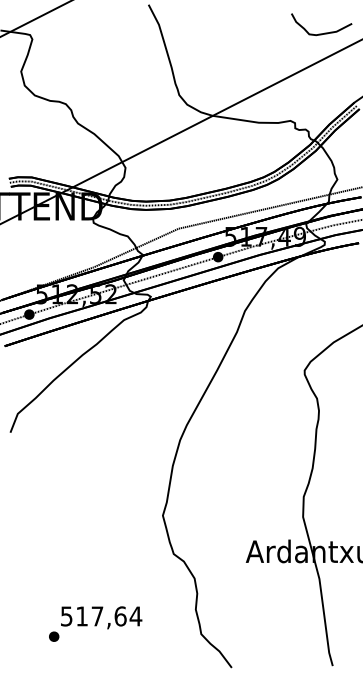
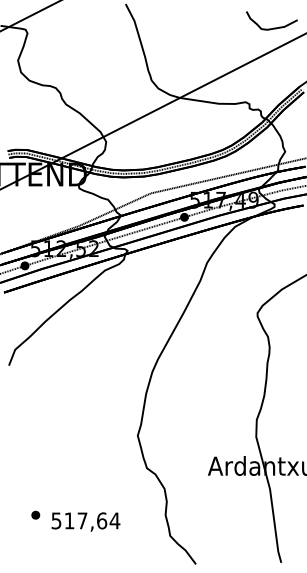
part: (54, 636) -> (36, 515), moved

